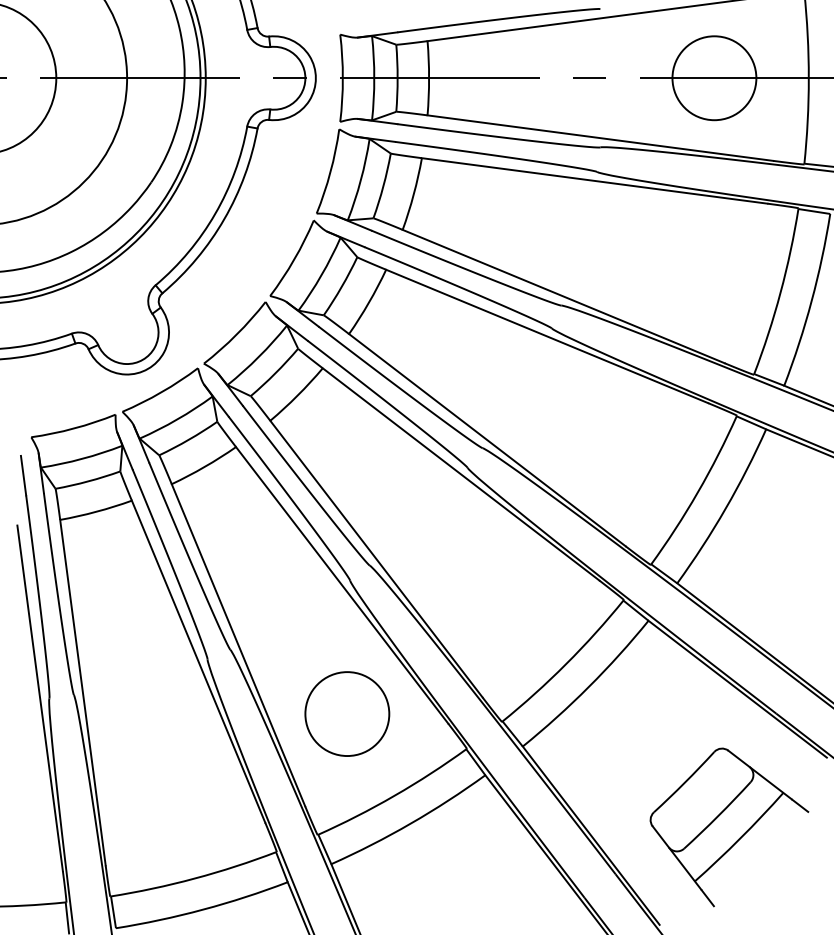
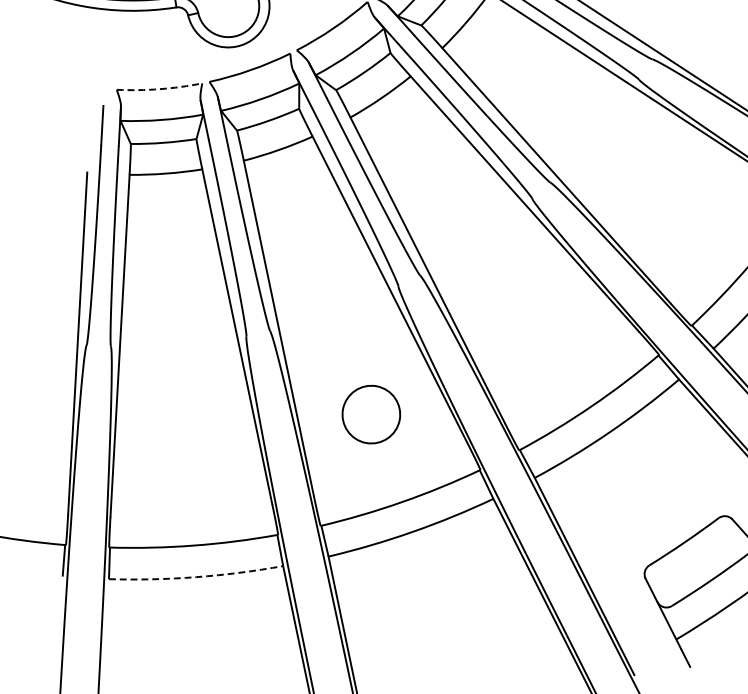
arc: (74, 428) -> (160, 89), solid -> dashed
circle: (347, 714) -> (371, 415), size x0.7
arc: (203, 909) -> (196, 577), solid -> dashed

